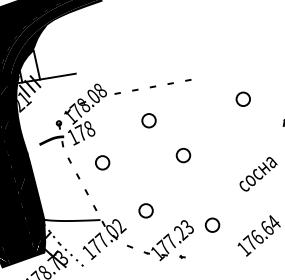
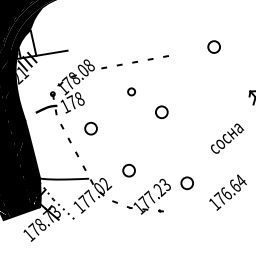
part: (242, 98) -> (213, 46), moved
part: (148, 120) -> (131, 91), size x0.6
part: (183, 155) -> (161, 112), moved

